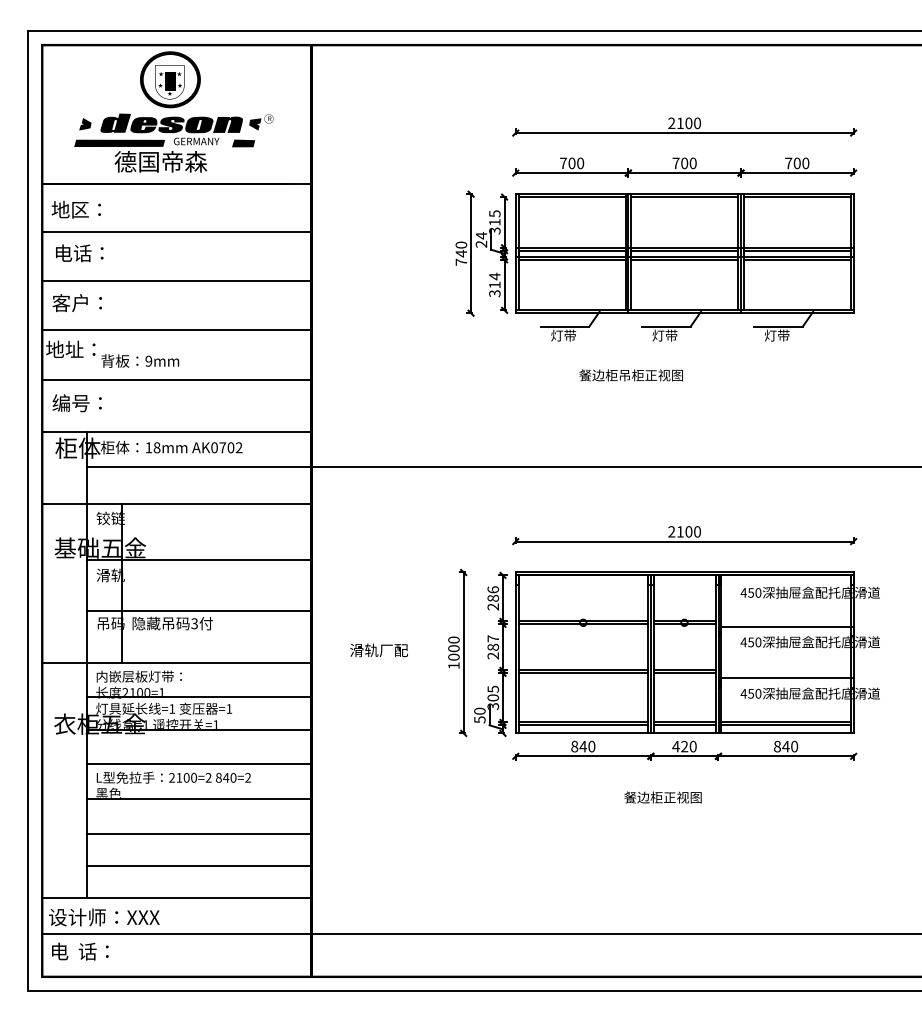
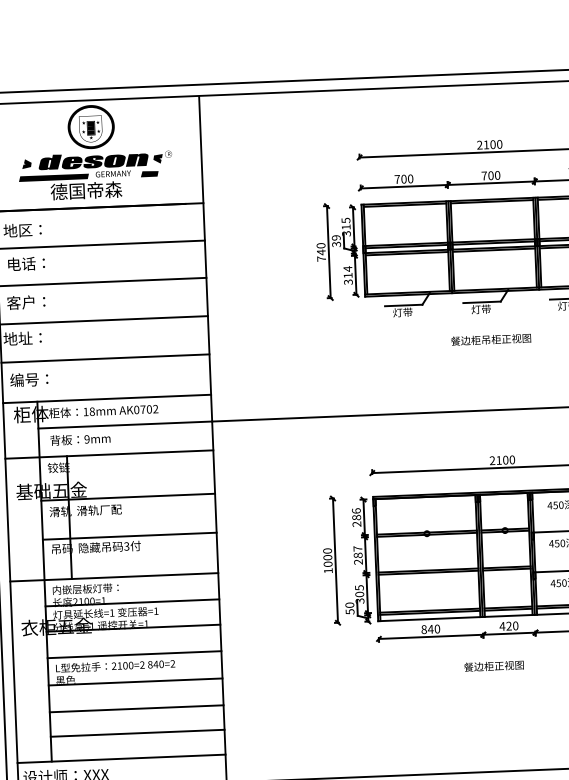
text: (481, 239) -> (336, 240), 24 -> 39
text: (140, 360) -> (80, 439), moved
text: (630, 375) -> (490, 339), moved
text: (378, 650) -> (98, 510), moved

